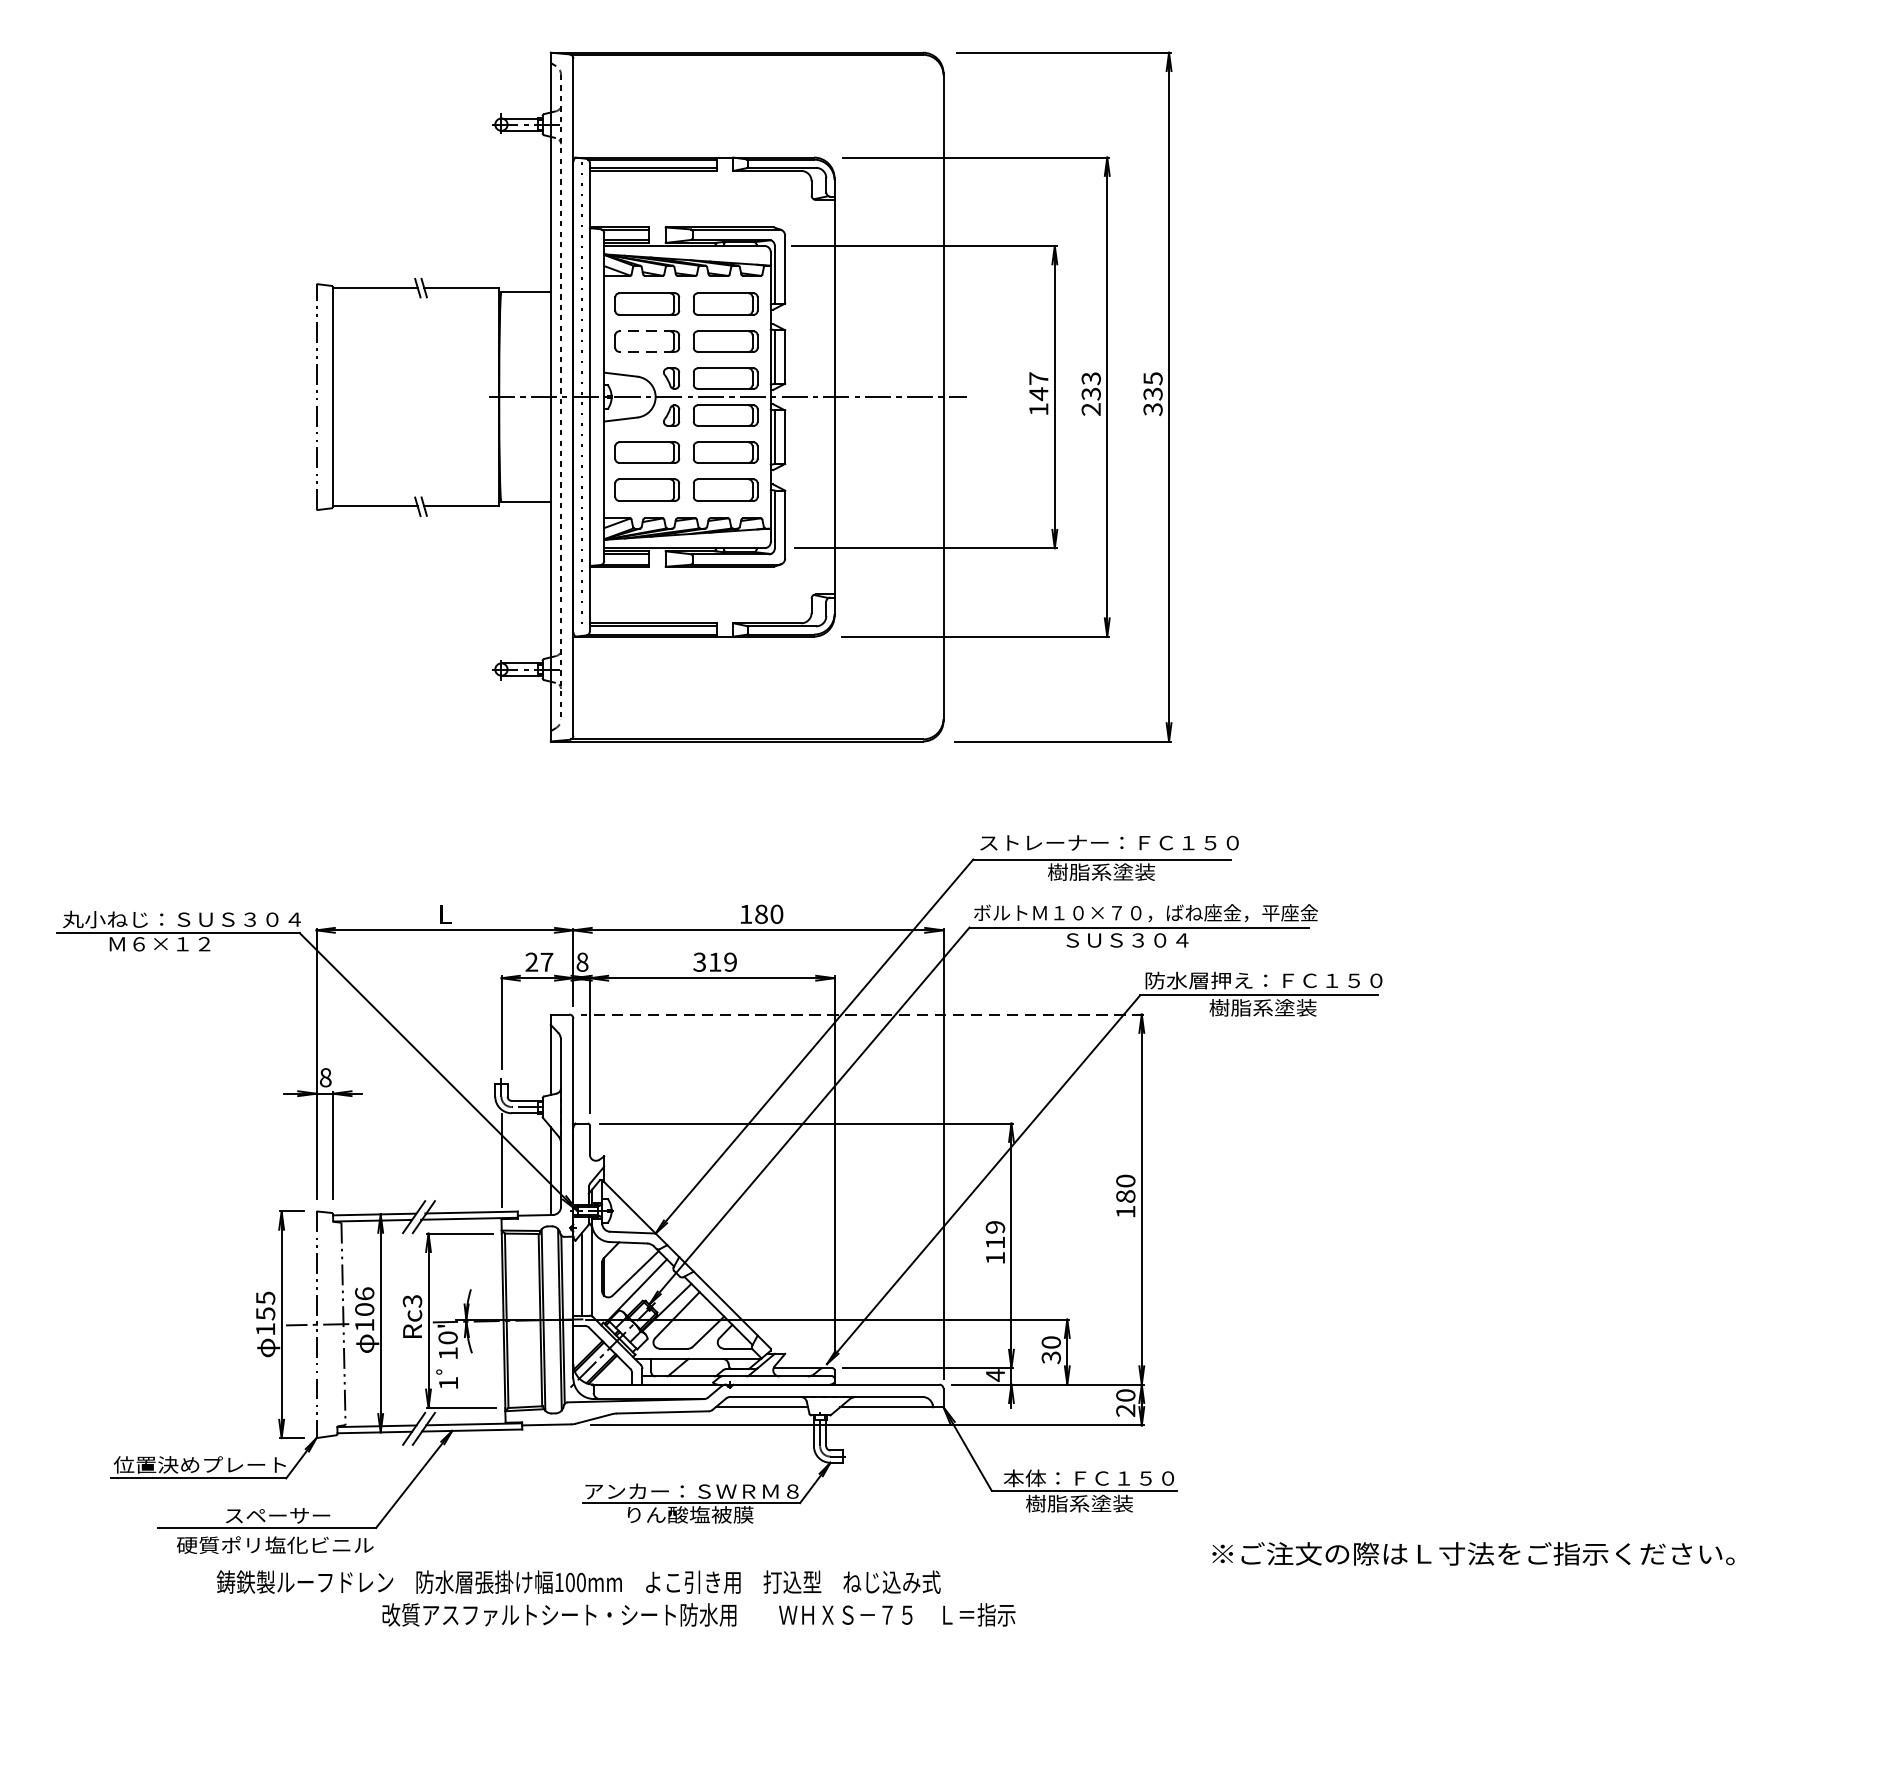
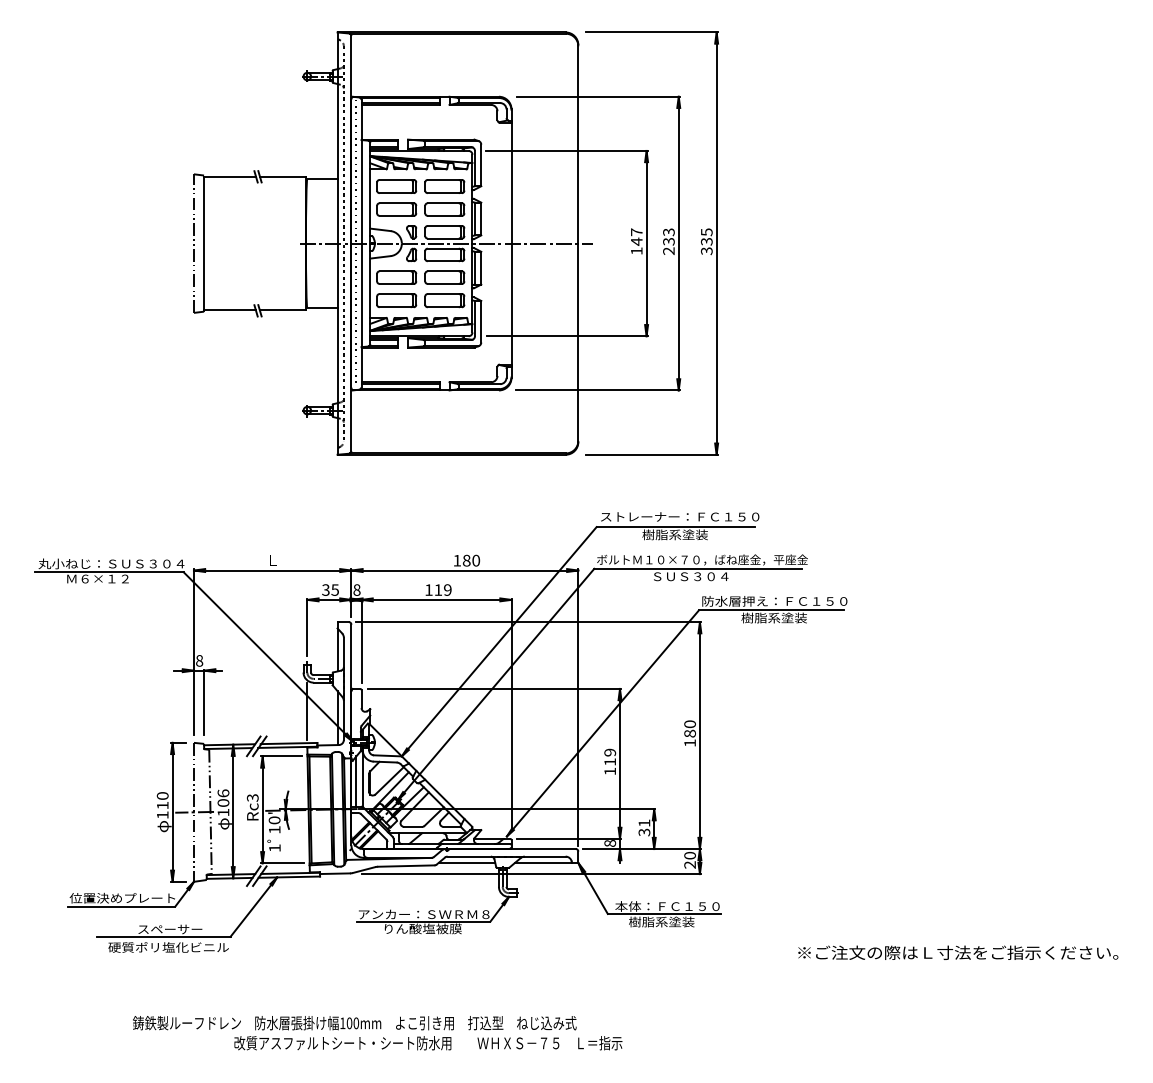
line: (646, 331) -> (396, 203), dashed -> solid
line: (646, 351) -> (396, 215), dashed -> solid
text: (539, 961) -> (330, 589), 27 -> 35
text: (699, 961) -> (428, 589), 319 -> 119
line: (862, 1015) -> (528, 622), dashed -> solid
text: (265, 1305) -> (162, 800), 155 -> 110
text: (1051, 1341) -> (644, 822), 30 -> 31
text: (995, 1375) -> (610, 843), 4 -> 8
text: (1473, 1553) -> (958, 952), moved
text: (615, 1599) -> (377, 1033), moved

